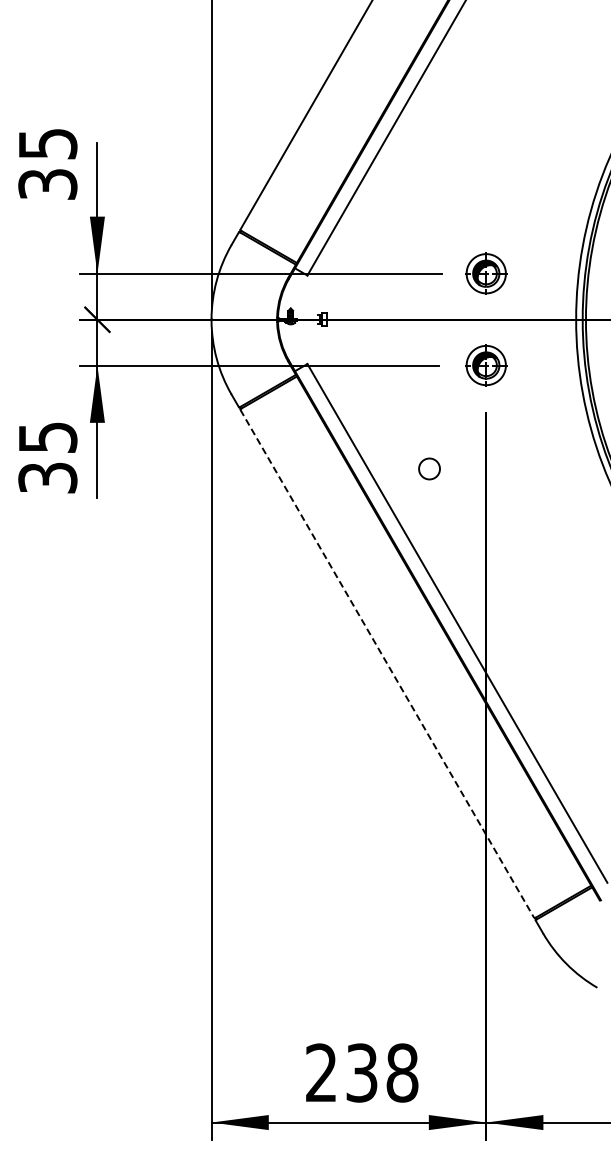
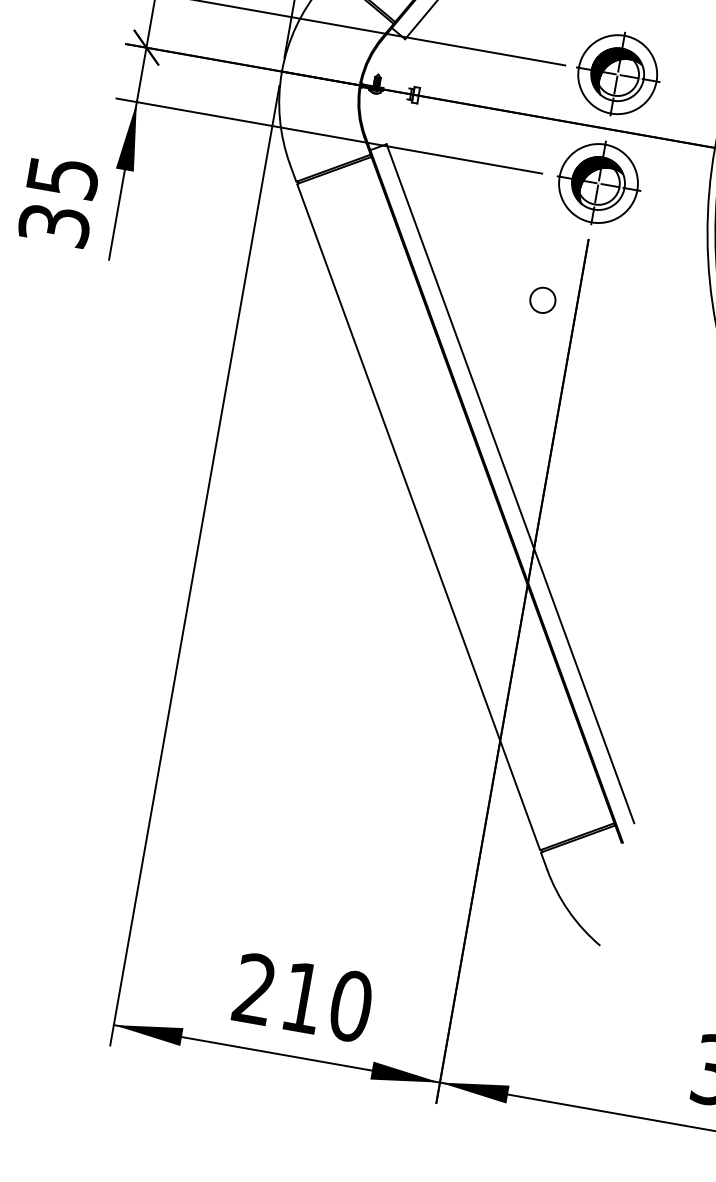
part: (486, 273) -> (618, 74), size x1.67
part: (486, 365) -> (598, 183), size x1.67
circle: (429, 468) -> (542, 299), moved
line: (387, 664) -> (418, 517), dashed -> solid
text: (382, 1072) -> (327, 1001), 238 -> 210

